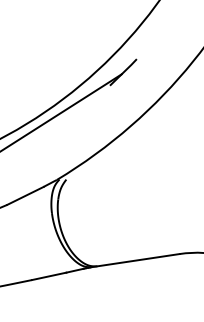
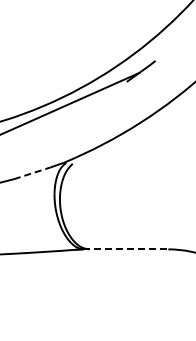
line: (25, 196) -> (32, 173), solid -> dashed
line: (134, 260) -> (125, 249), solid -> dashed

